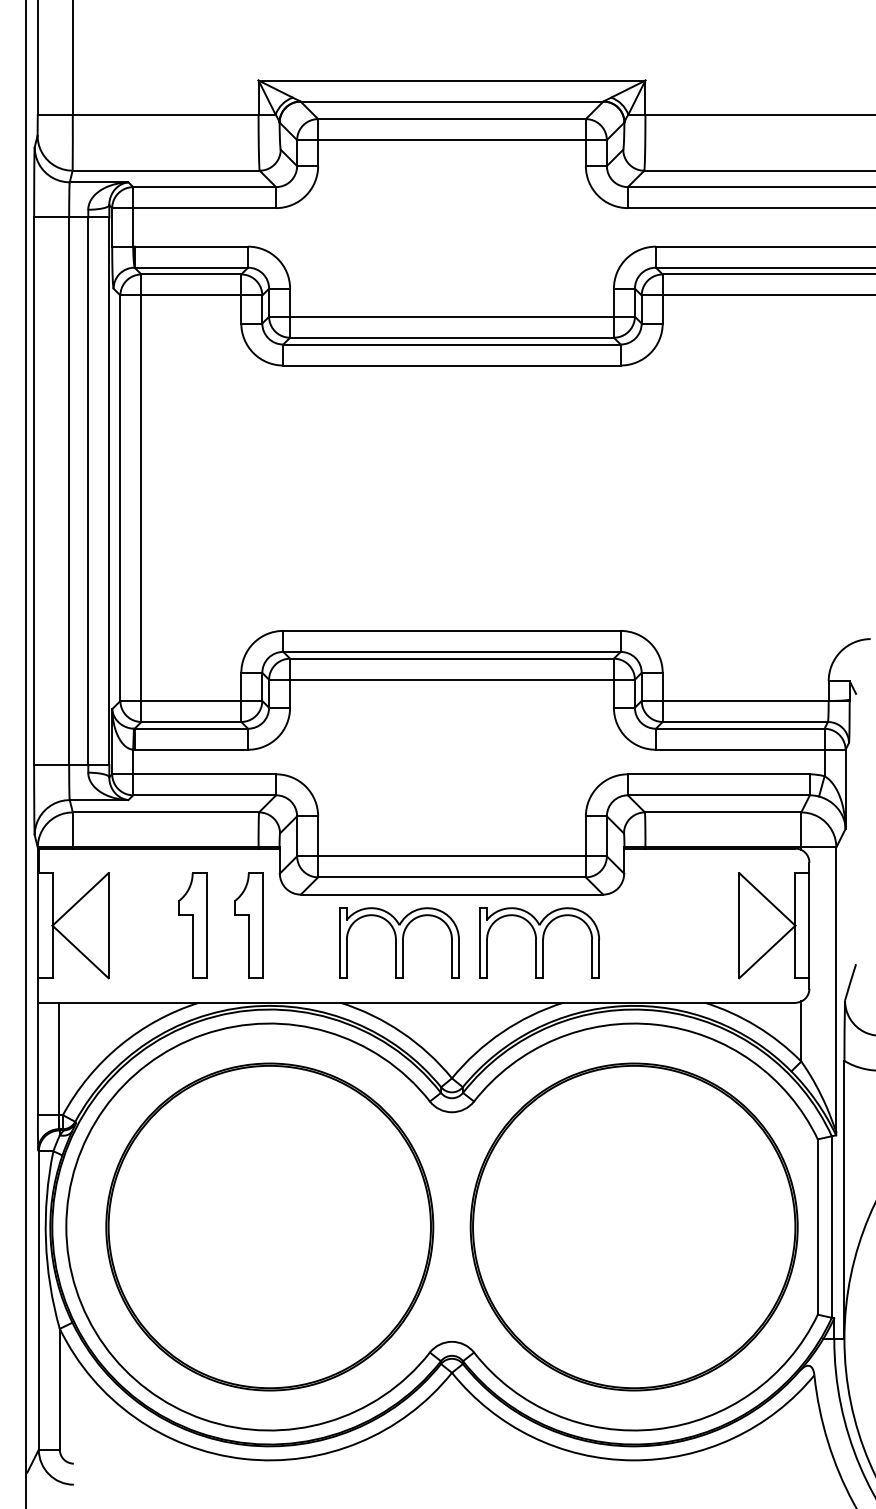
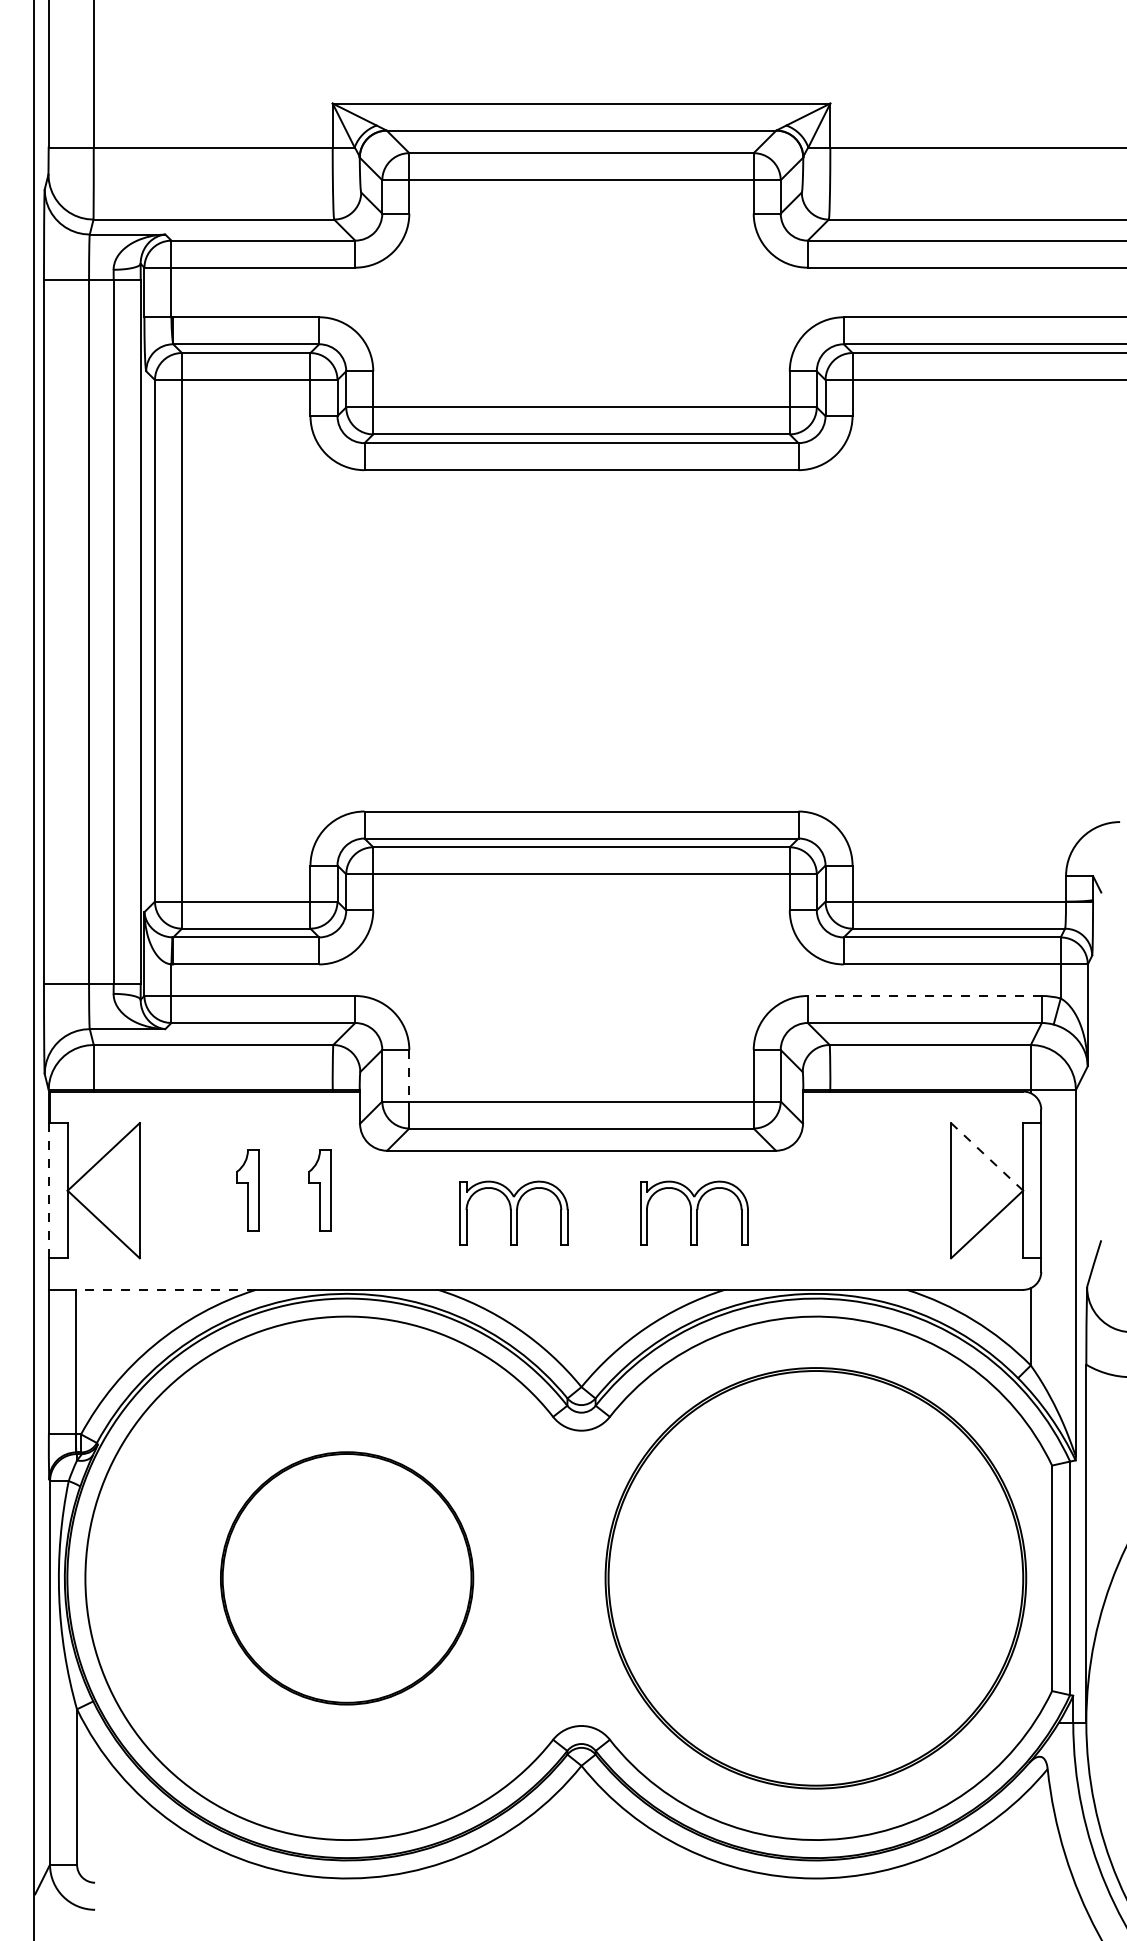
line: (718, 773) -> (924, 995), solid -> dashed
line: (318, 836) -> (409, 1075), solid -> dashed
line: (766, 899) -> (986, 1156), solid -> dashed
line: (37, 925) -> (48, 1190), solid -> dashed
part: (192, 925) -> (247, 1190), size x0.6
part: (248, 925) -> (319, 1190), size x0.6
part: (399, 942) -> (513, 1212), size x0.7
part: (539, 942) -> (694, 1212), size x0.7
line: (128, 1002) -> (165, 1289), solid -> dashed
part: (269, 1227) -> (346, 1578), size x0.6

